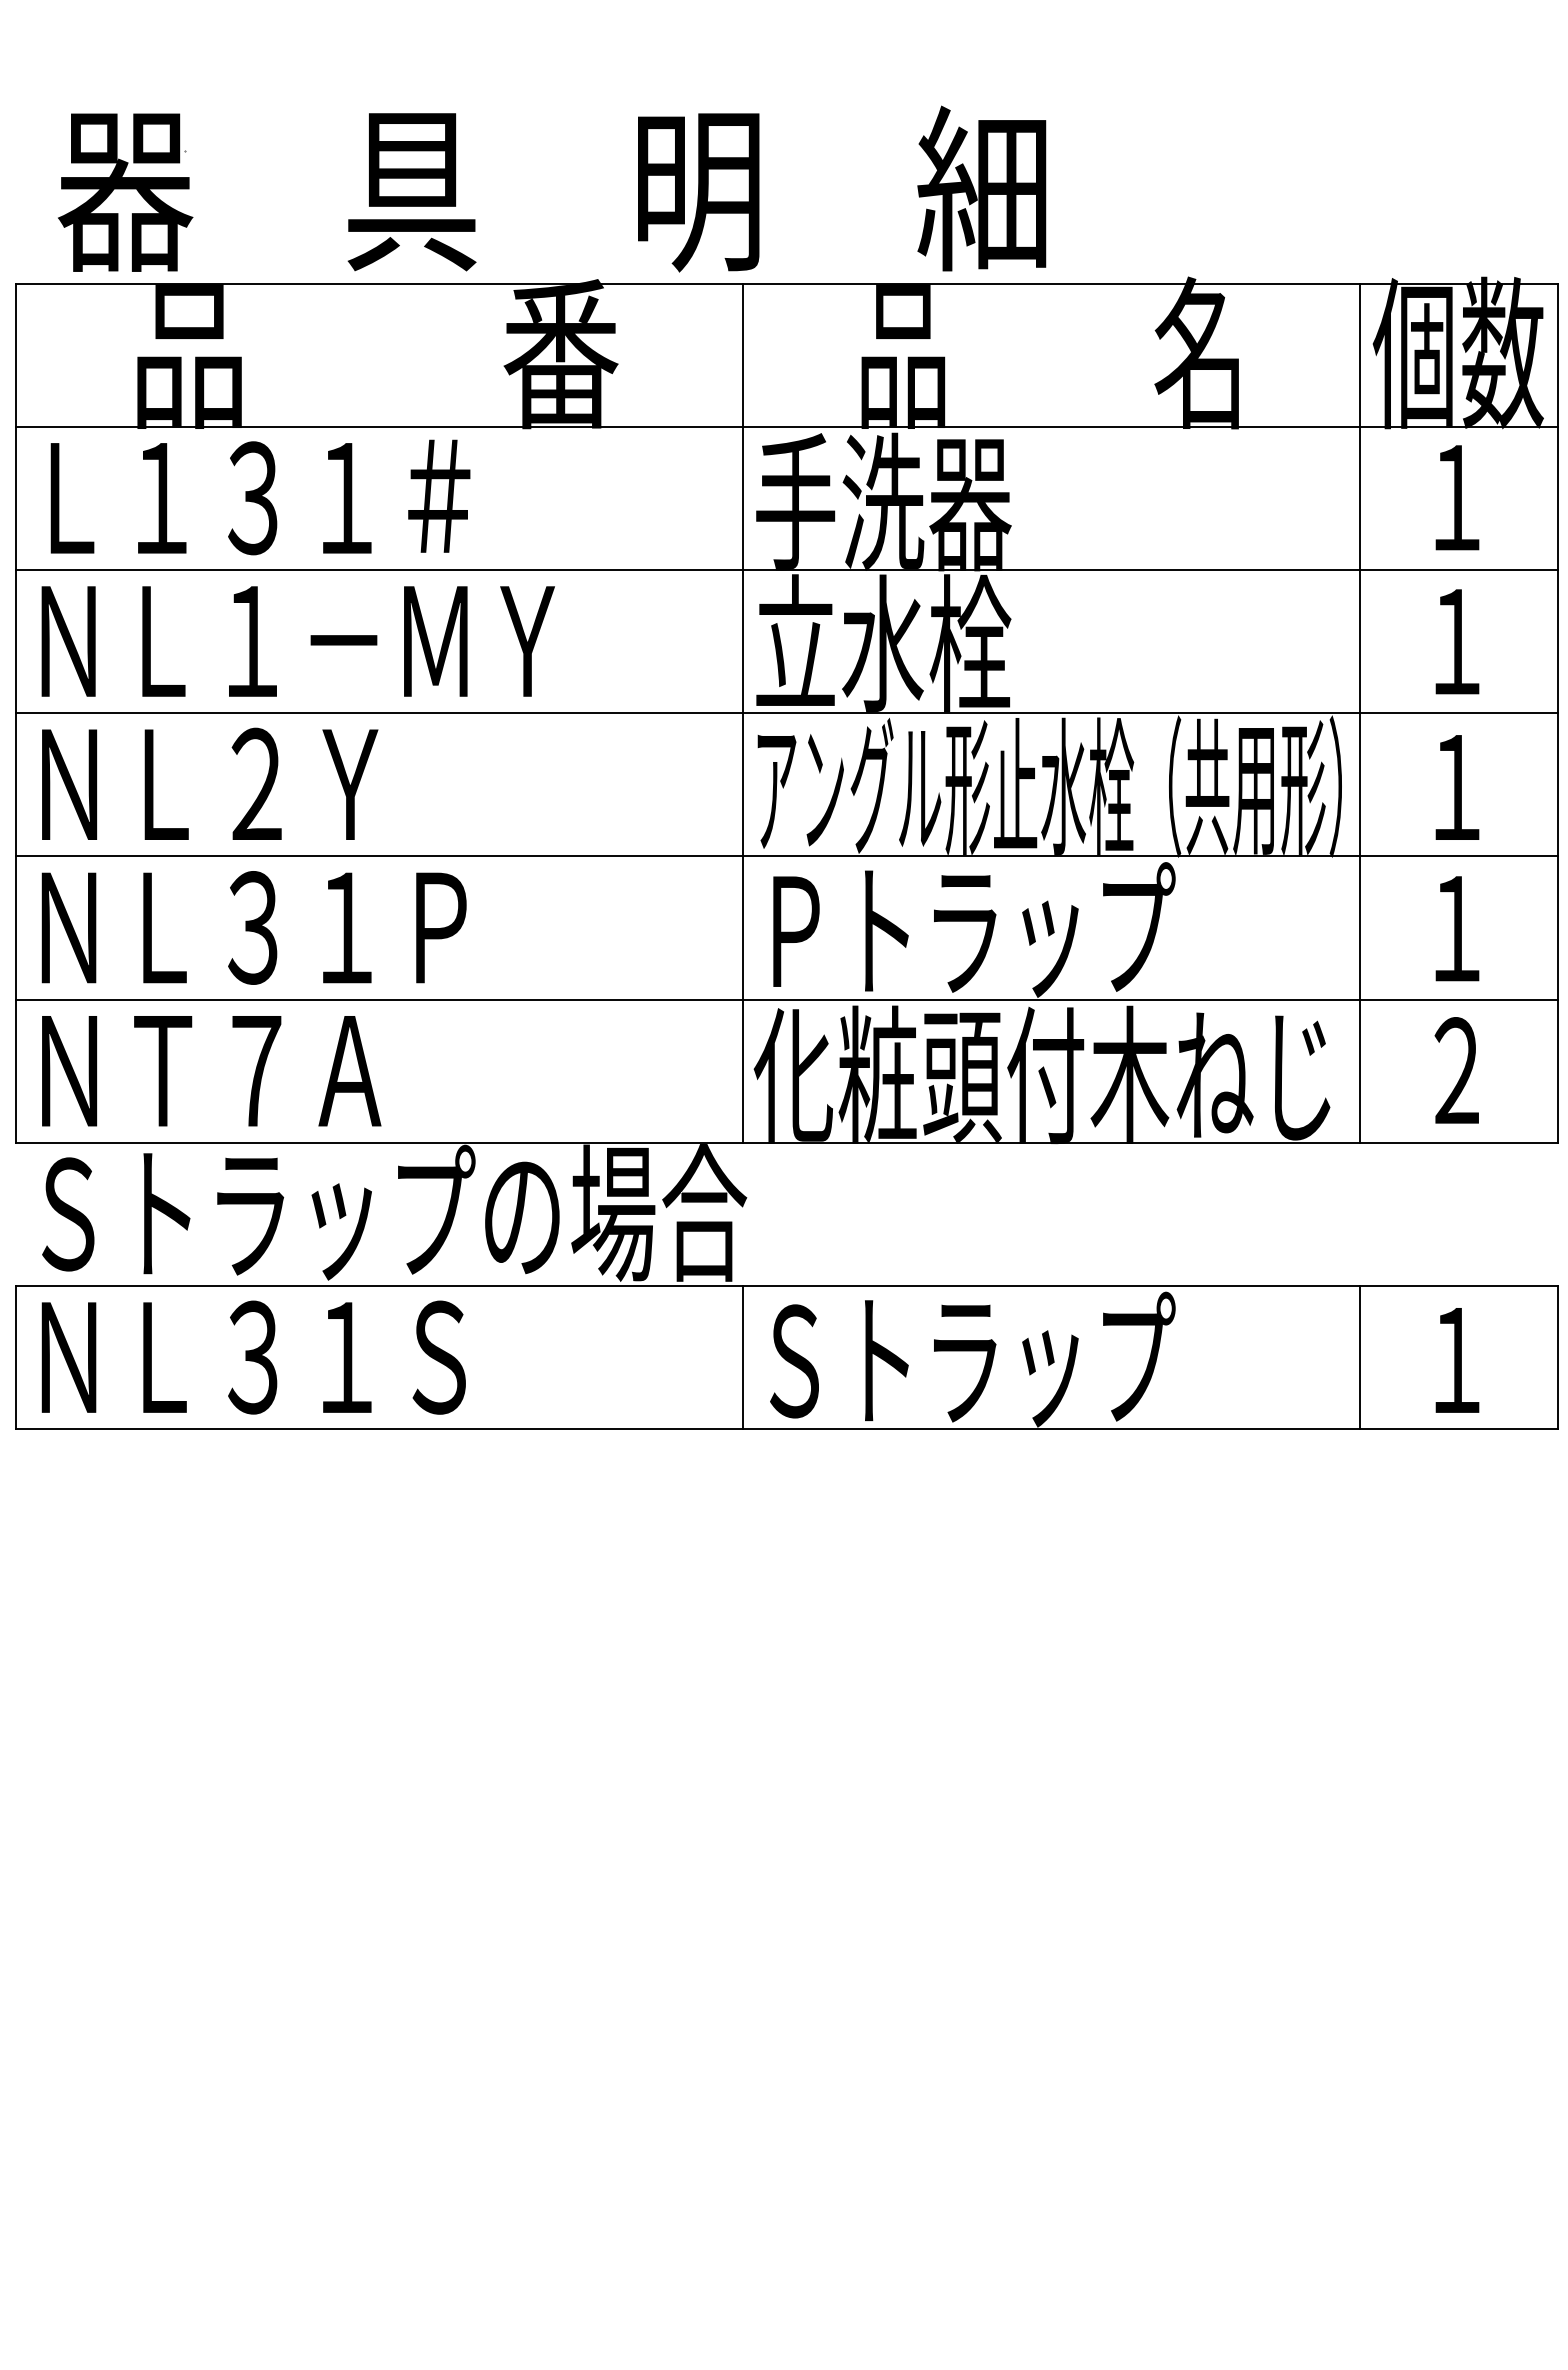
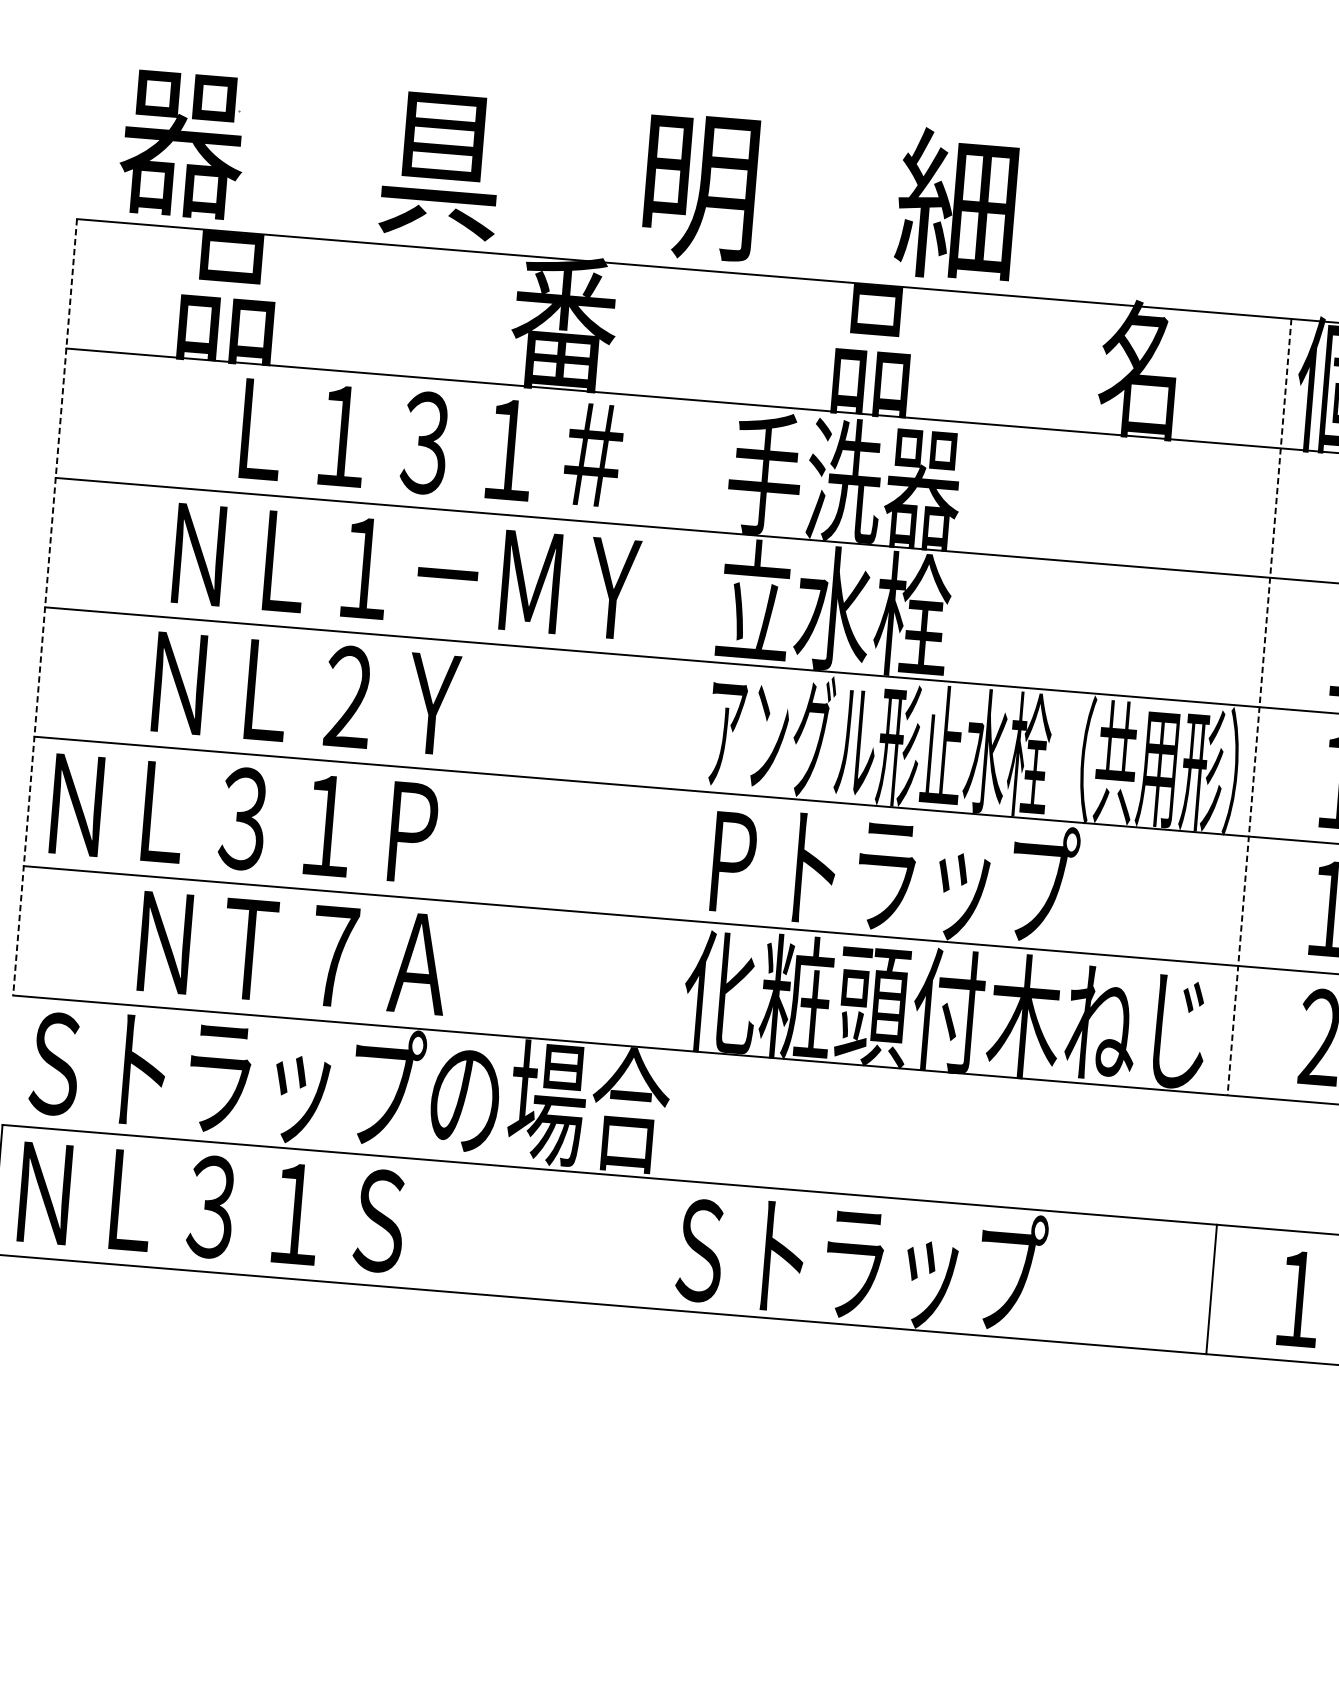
text: (260, 497) -> (431, 442), moved
text: (297, 641) -> (405, 571), moved
line: (743, 712) -> (702, 660), removed
line: (16, 713) -> (45, 607), solid -> dashed
line: (1360, 713) -> (1259, 707), solid -> dashed
text: (210, 783) -> (306, 692), moved
text: (211, 1071) -> (293, 953), moved
line: (743, 1357) -> (654, 1243), removed

